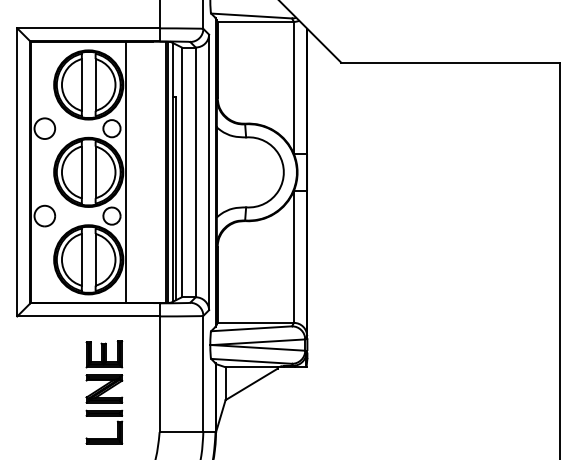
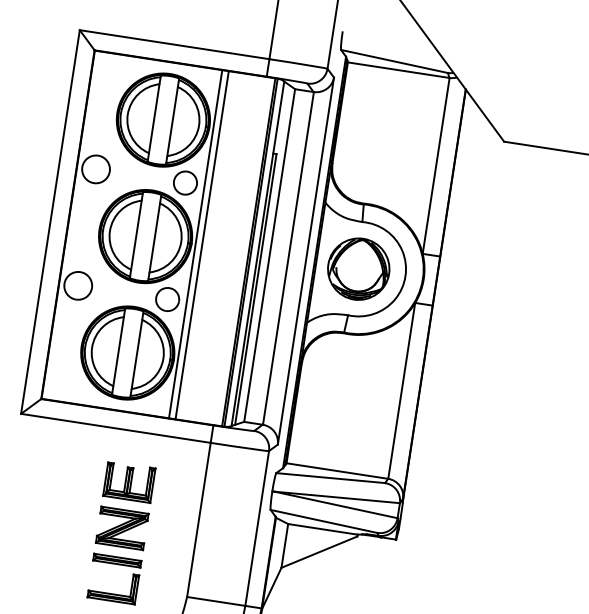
line: (131, 172) -> (202, 245), added
part: (248, 172) -> (358, 269), added

